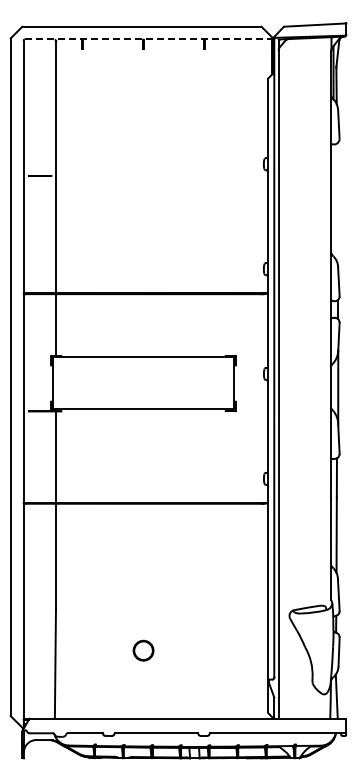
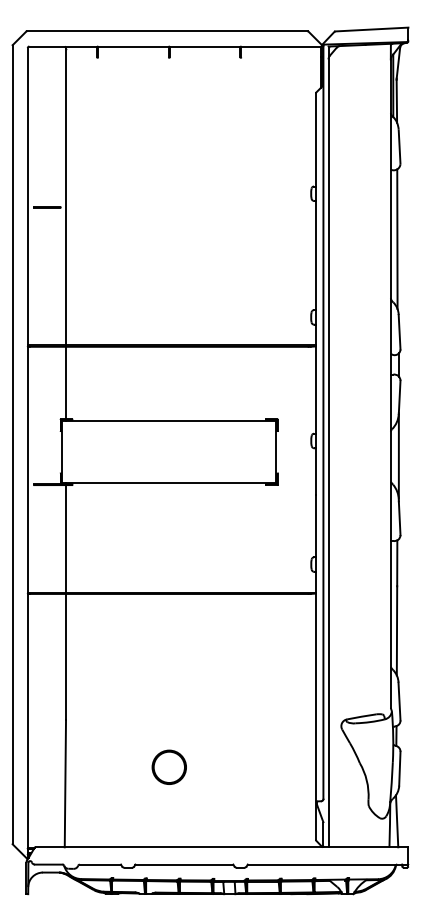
line: (148, 39) -> (175, 46), dashed -> solid
line: (336, 202) -> (396, 238), added
circle: (143, 650) -> (169, 766), size x1.43

